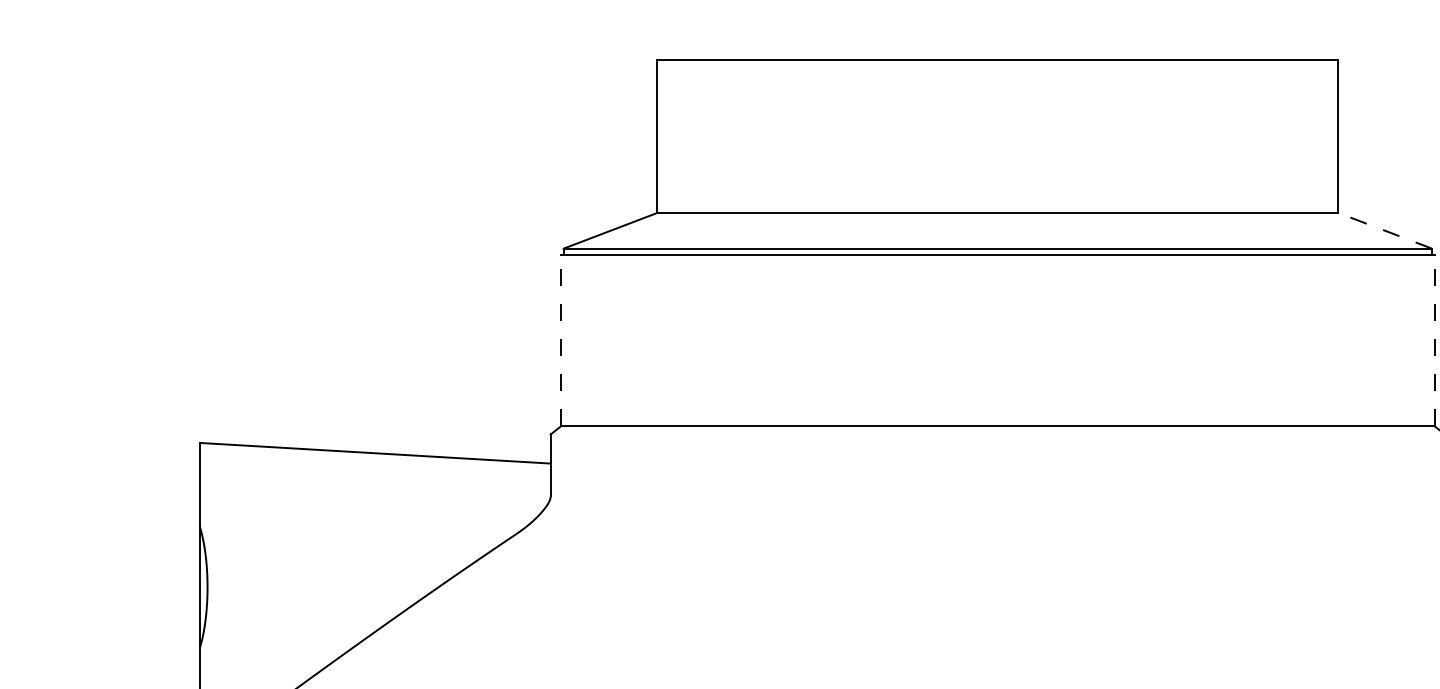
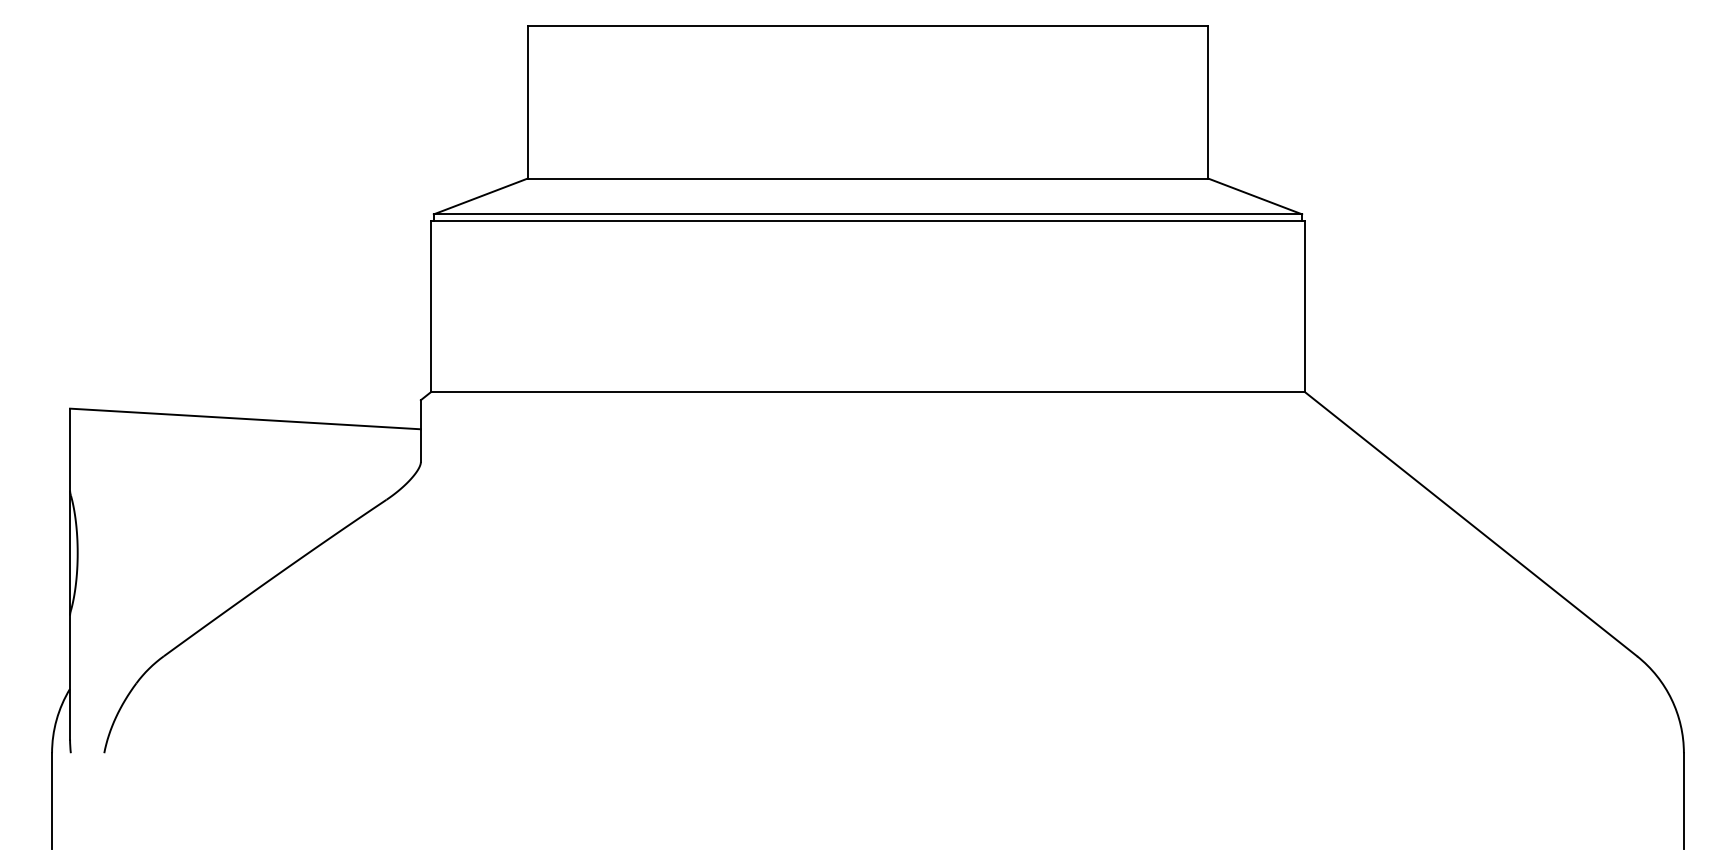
line: (1384, 230) -> (1254, 196), dashed -> solid
line: (561, 340) -> (431, 306), dashed -> solid
line: (1434, 340) -> (1304, 306), dashed -> solid

